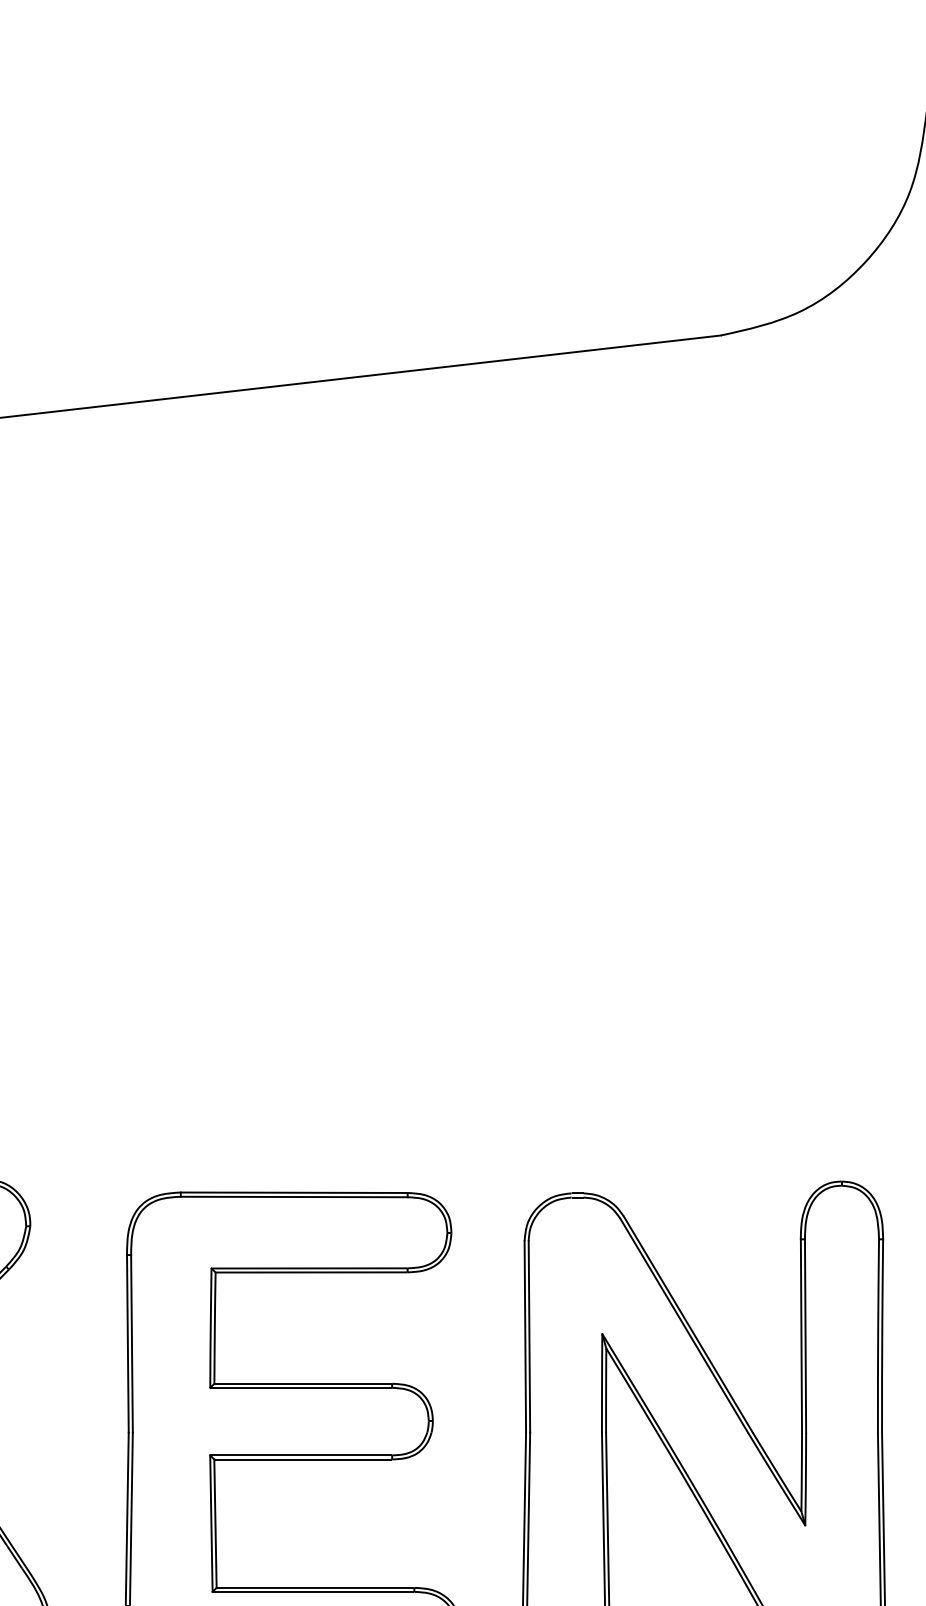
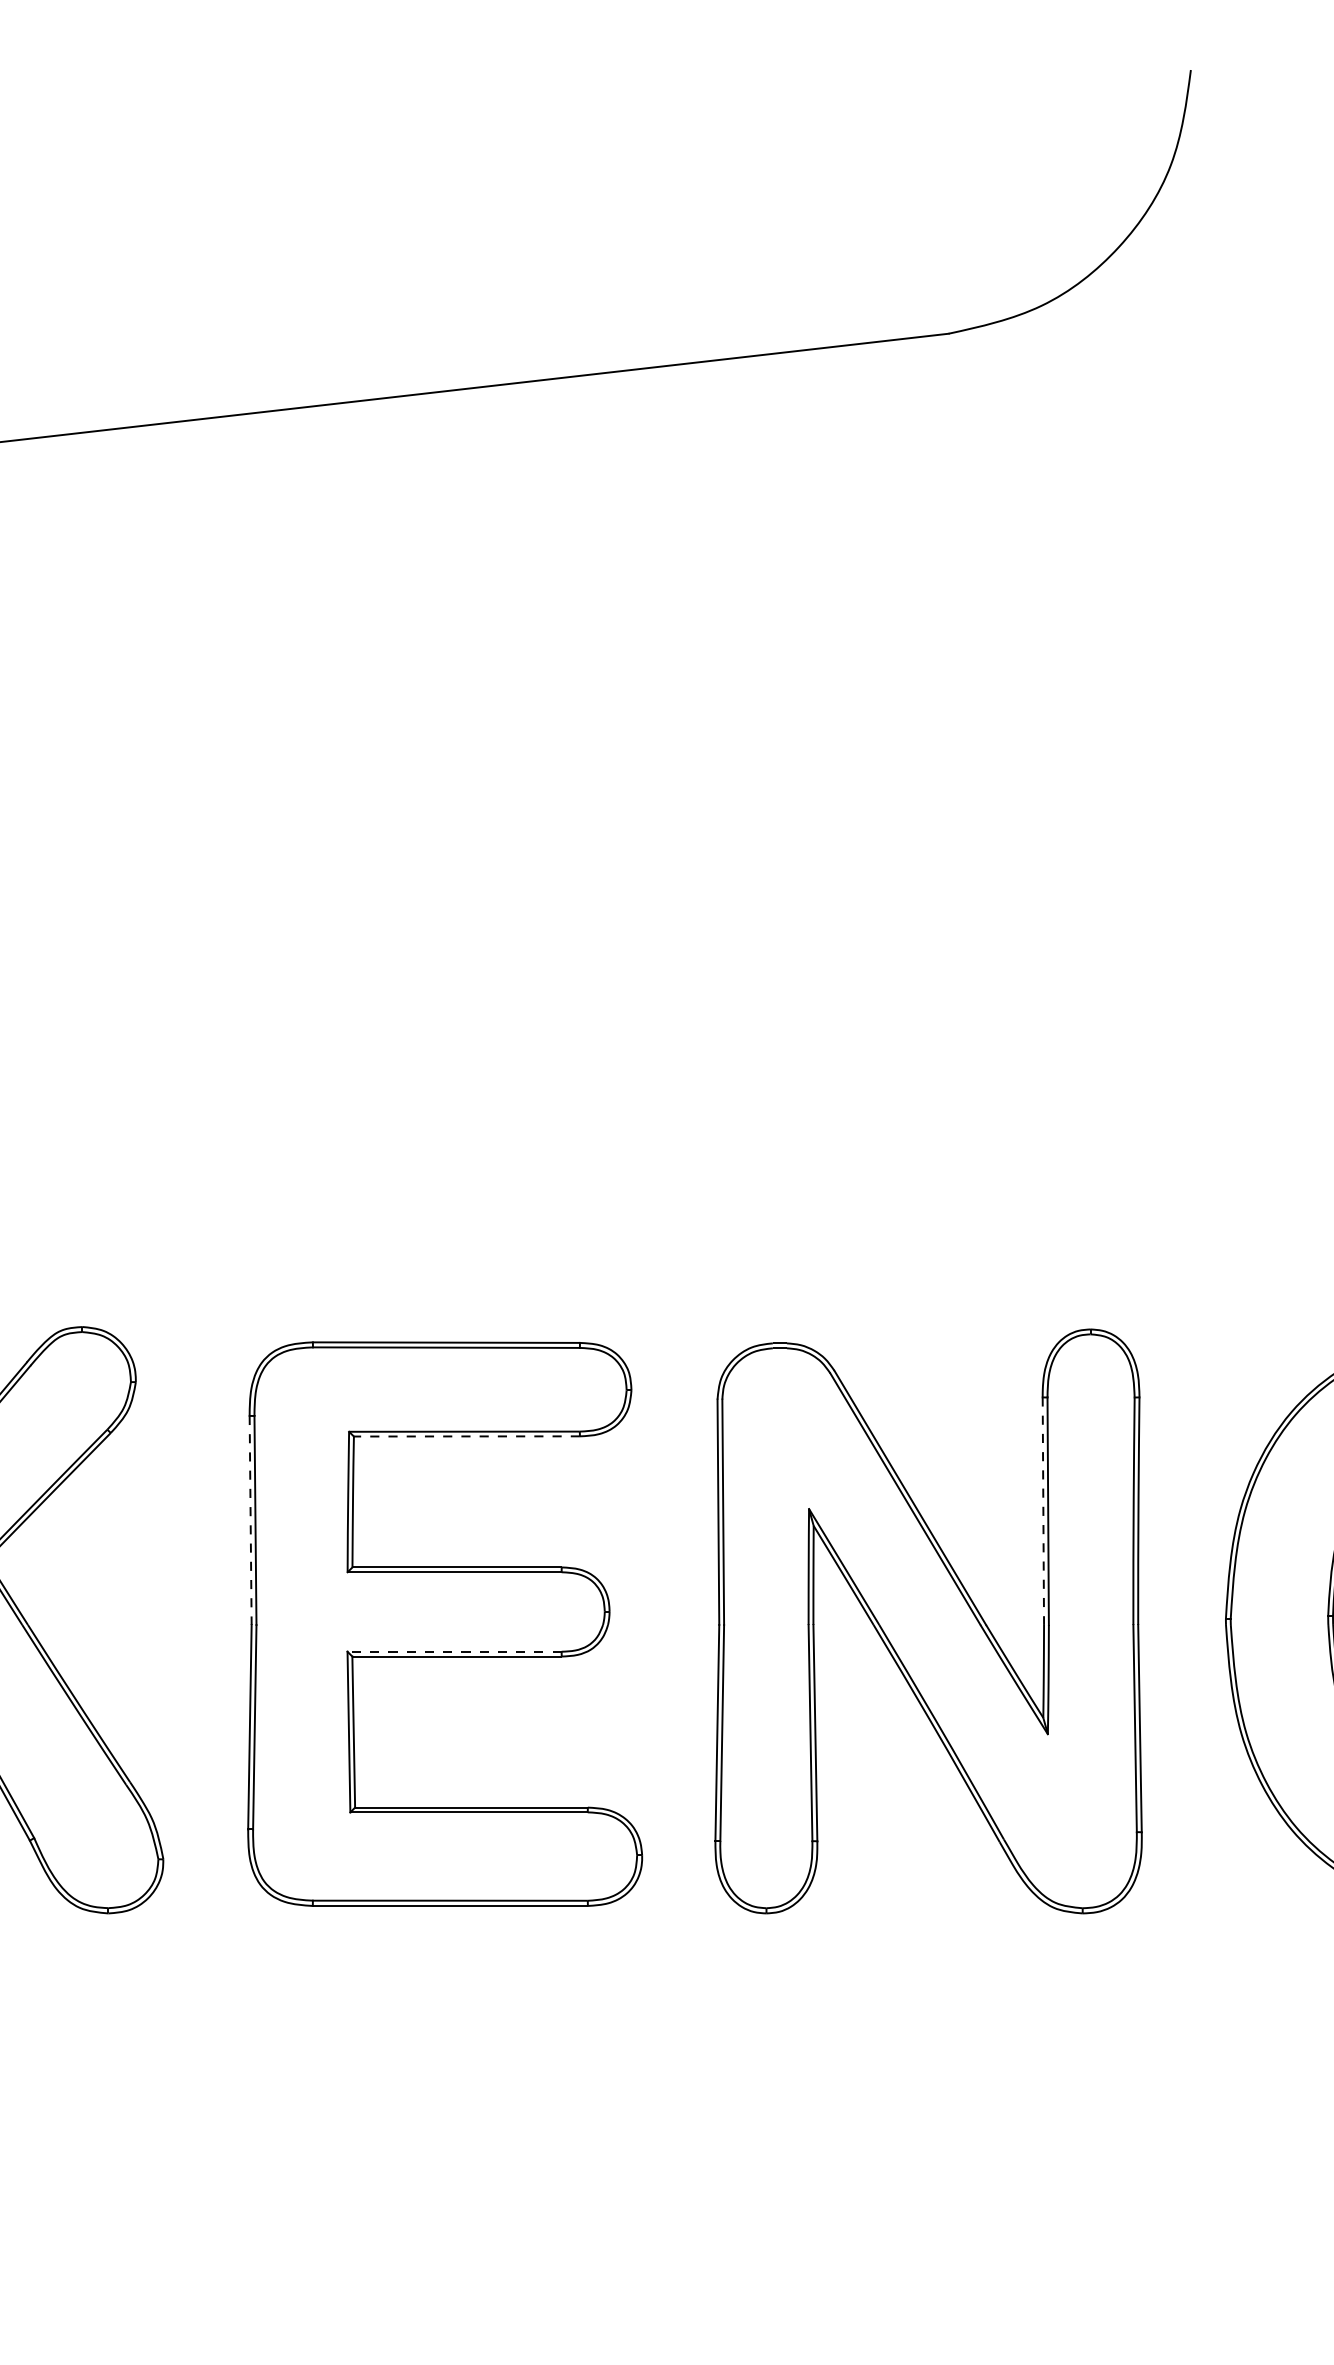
line: (311, 1272) -> (466, 1436), solid -> dashed
line: (801, 1336) -> (1043, 1511), solid -> dashed
line: (127, 1343) -> (250, 1520), solid -> dashed
line: (300, 1455) -> (453, 1651), solid -> dashed

